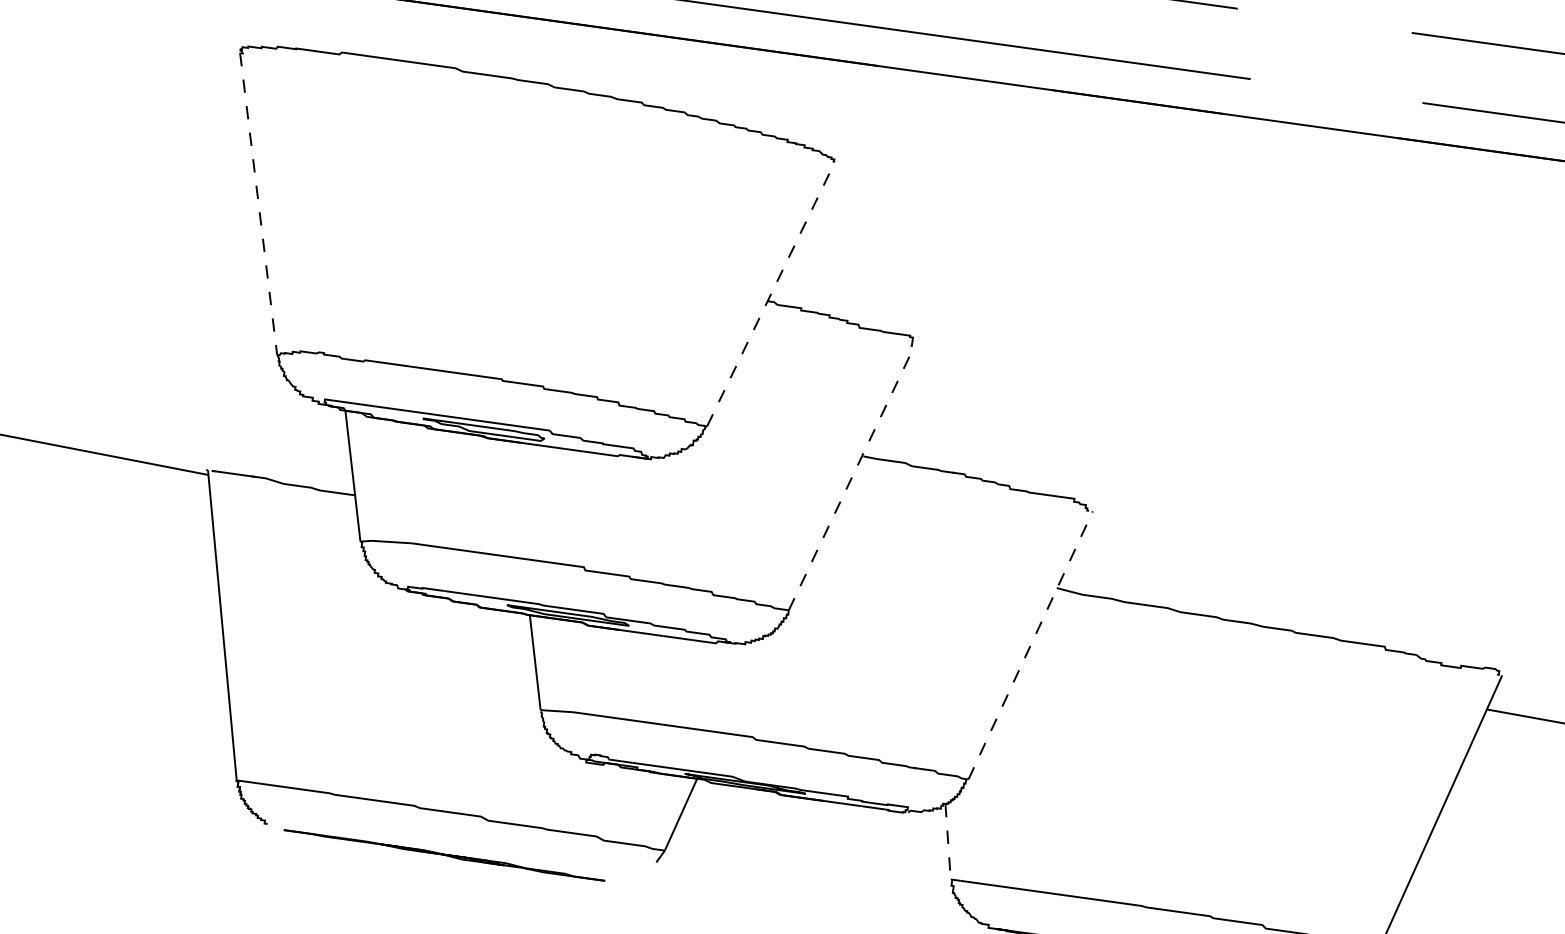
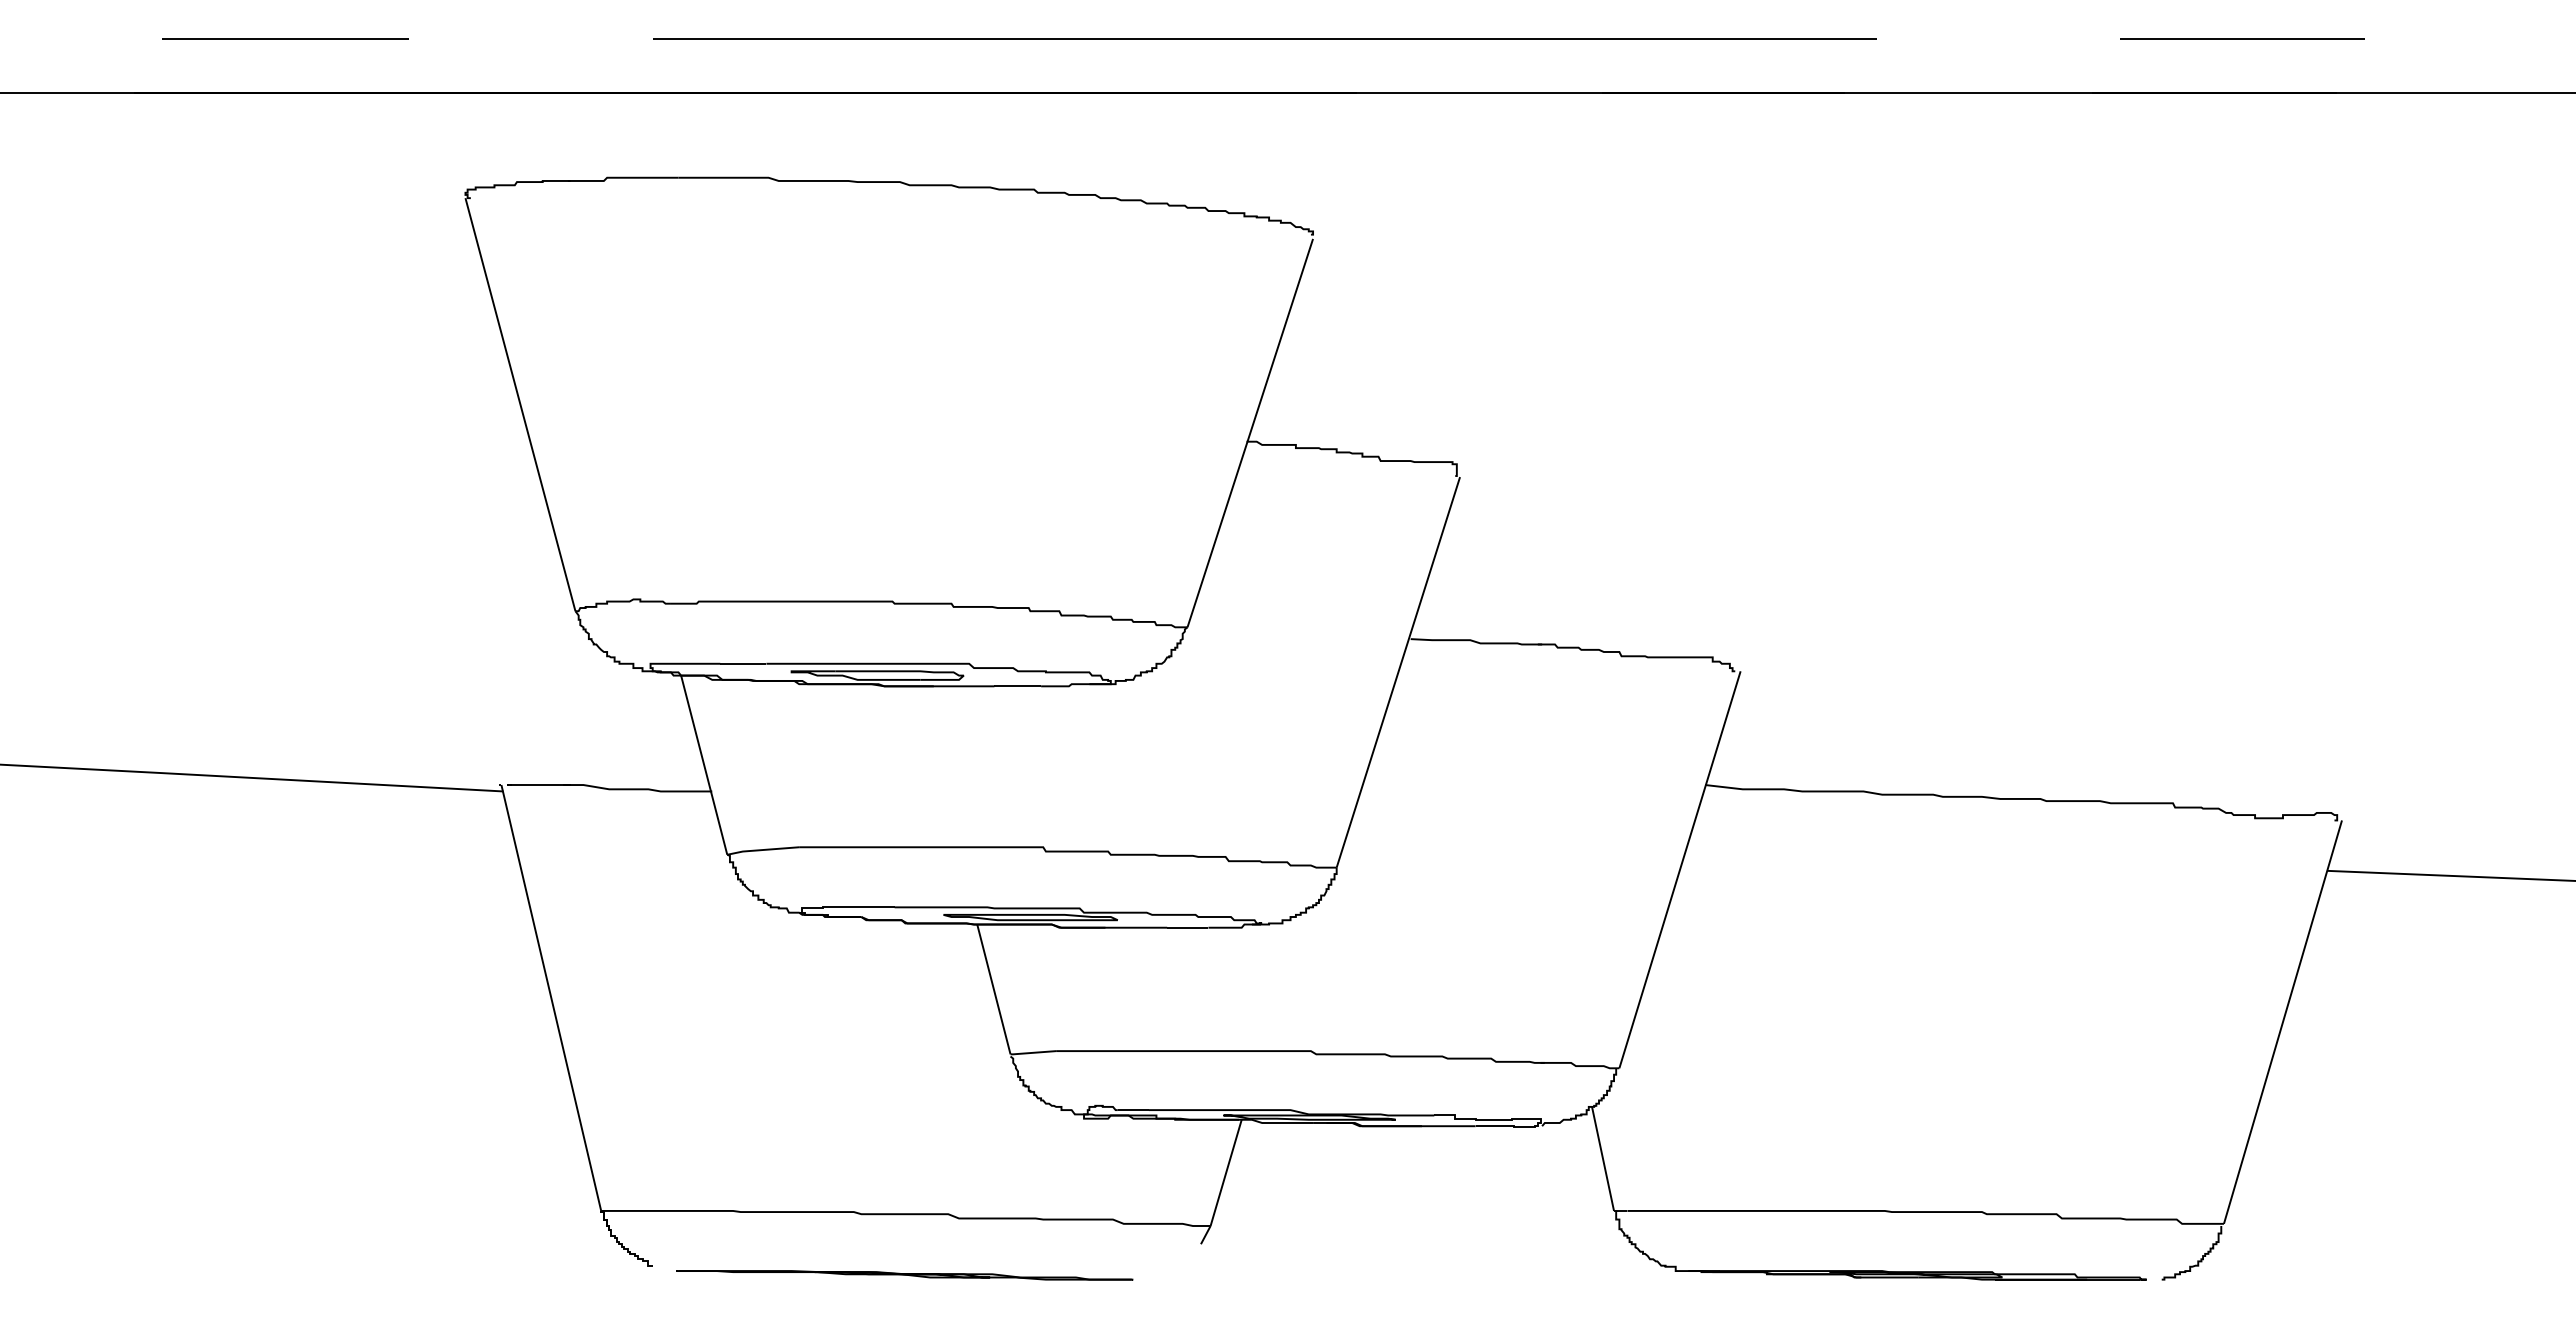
line: (258, 203) -> (520, 404), dashed -> solid
line: (770, 295) -> (1250, 432), dashed -> solid
line: (851, 478) -> (1398, 672), dashed -> solid
line: (1031, 645) -> (1680, 869), dashed -> solid
line: (948, 842) -> (1603, 1159), dashed -> solid

